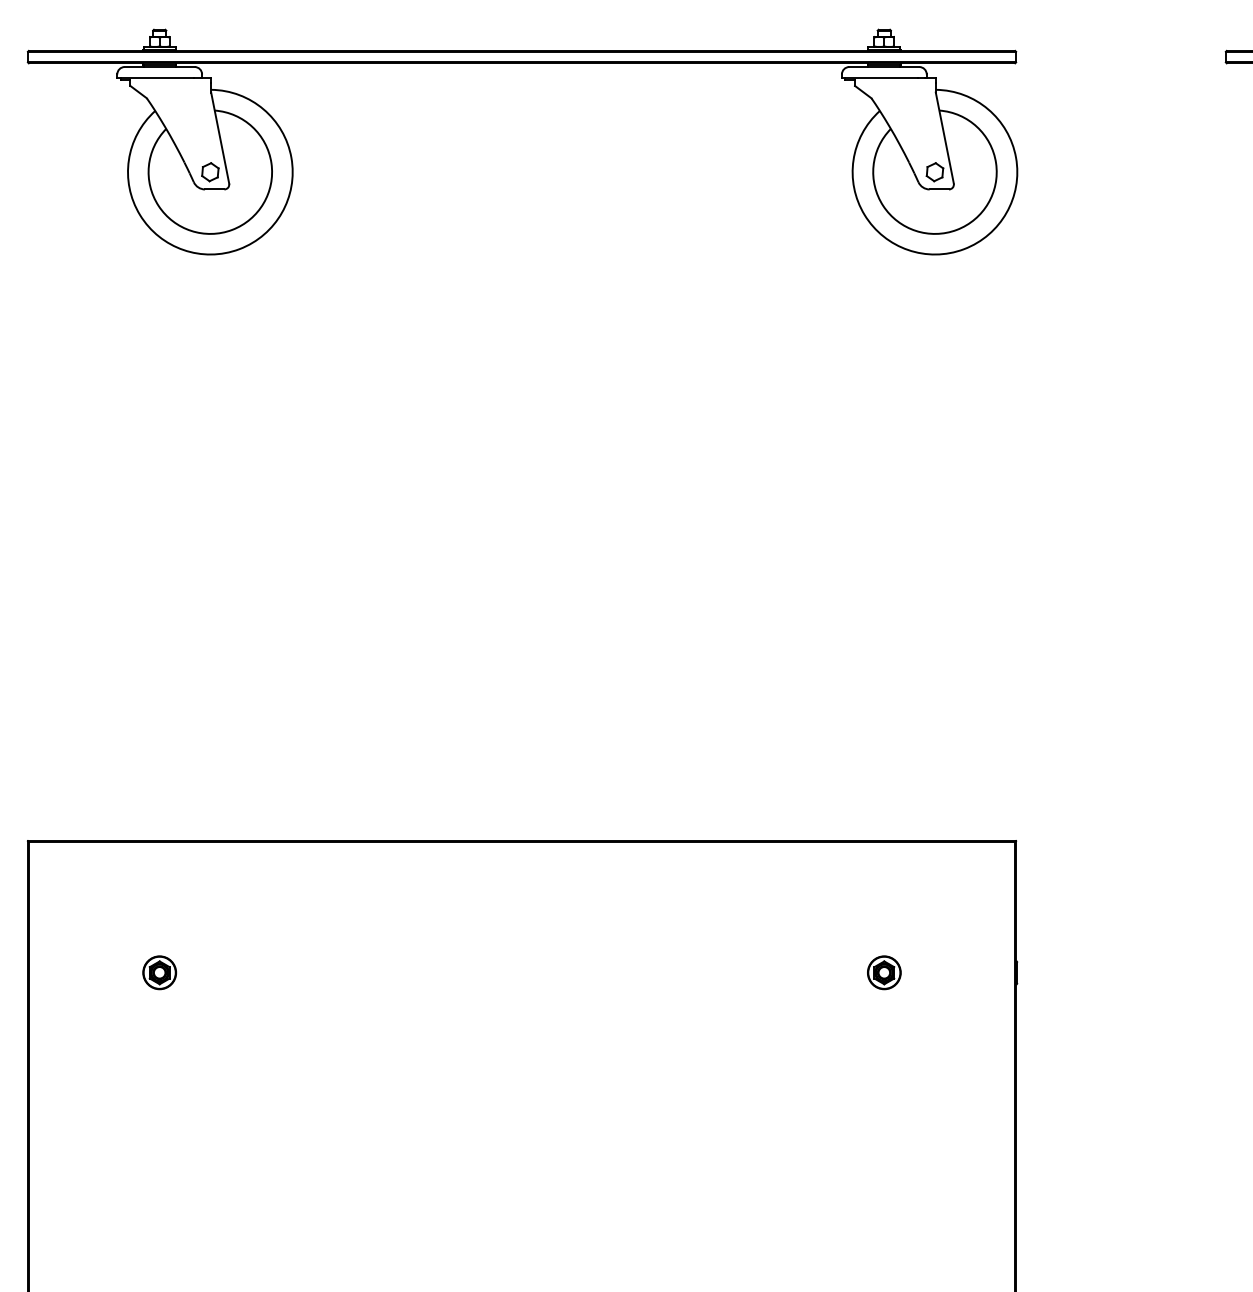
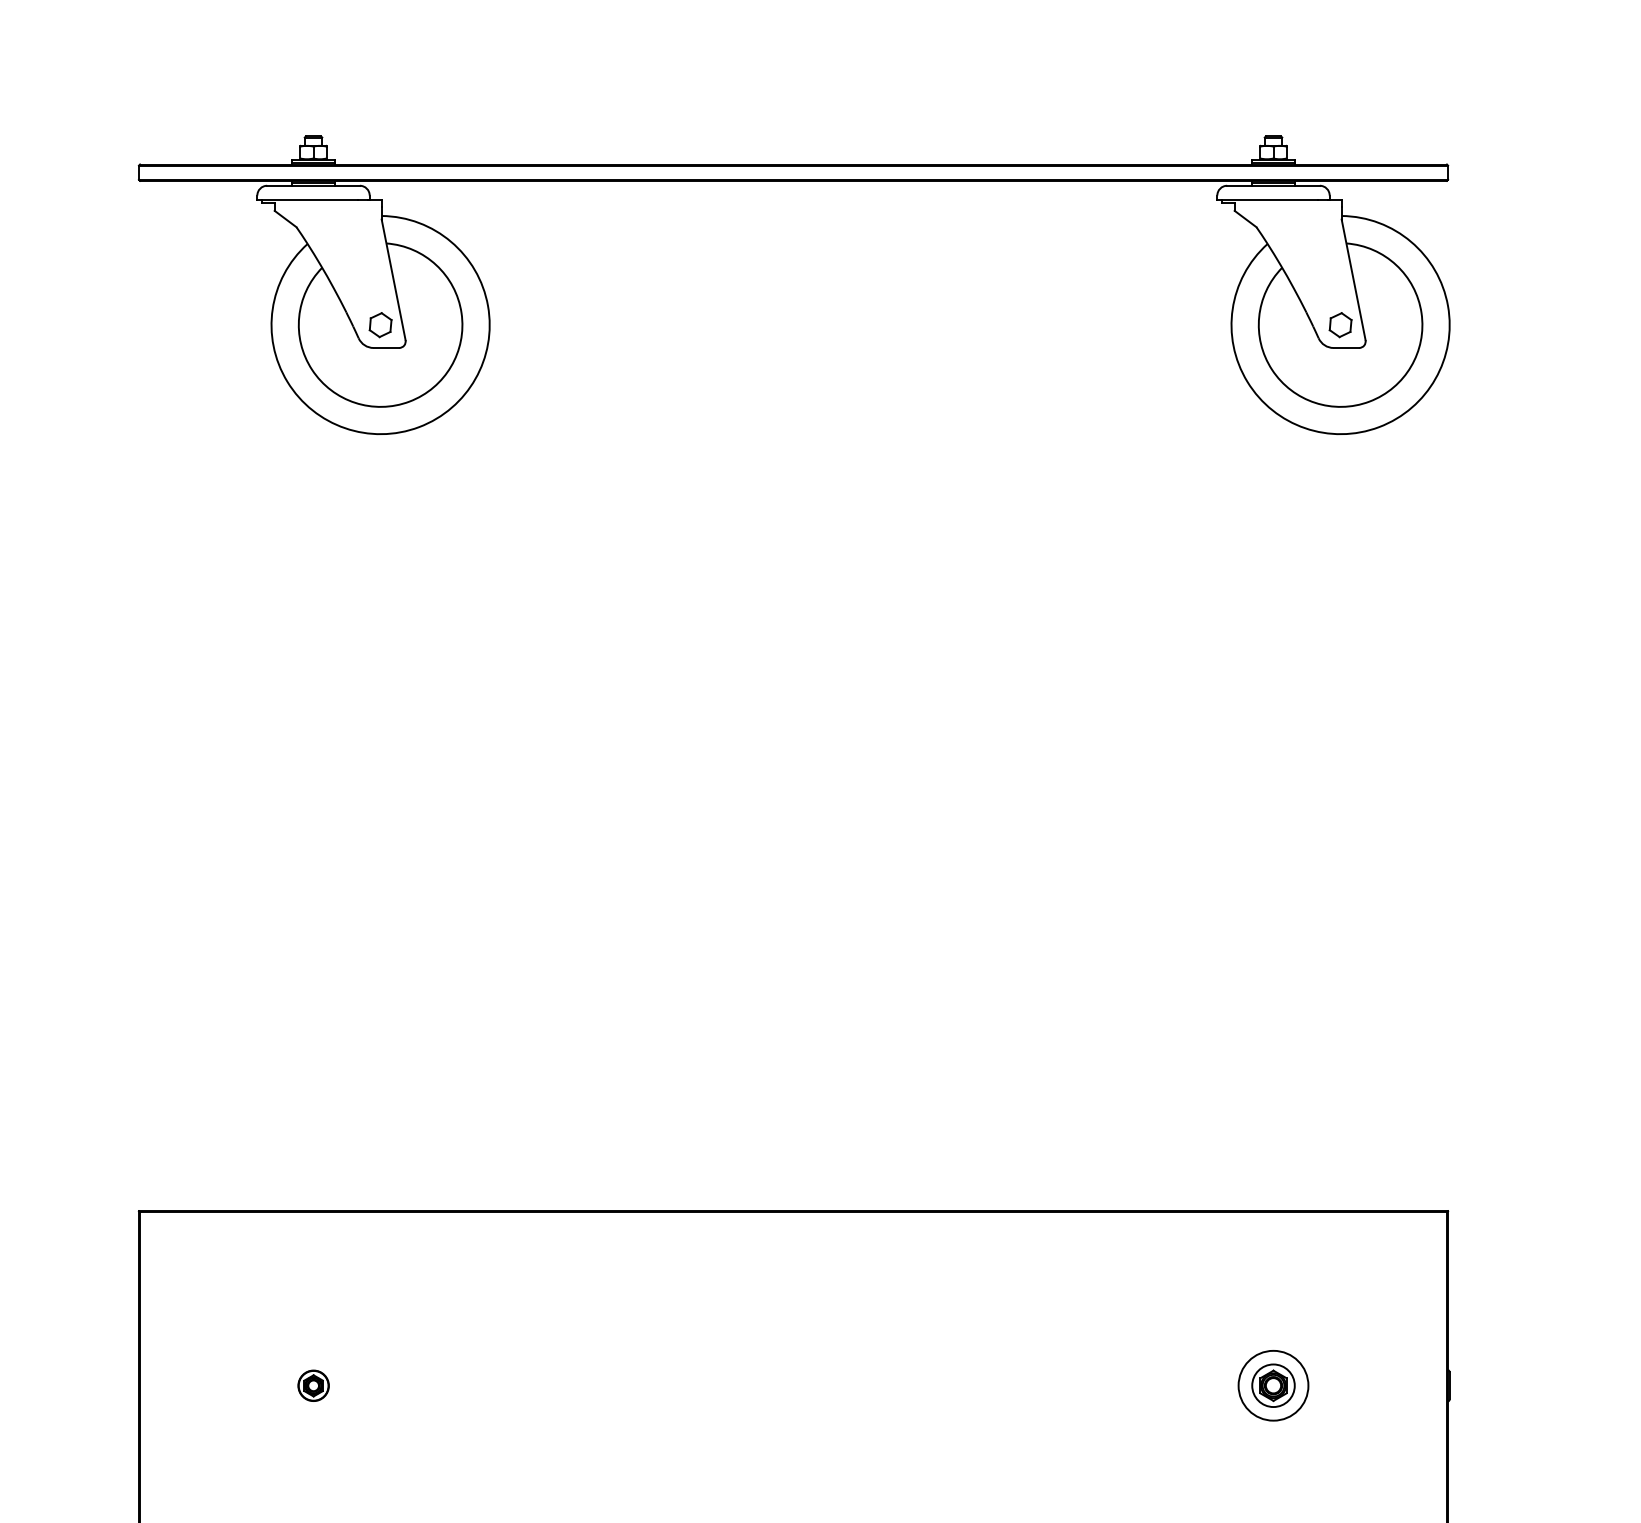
part: (159, 972) -> (313, 1385), size x0.7
circle: (883, 972) -> (1272, 1385), size x1.6

